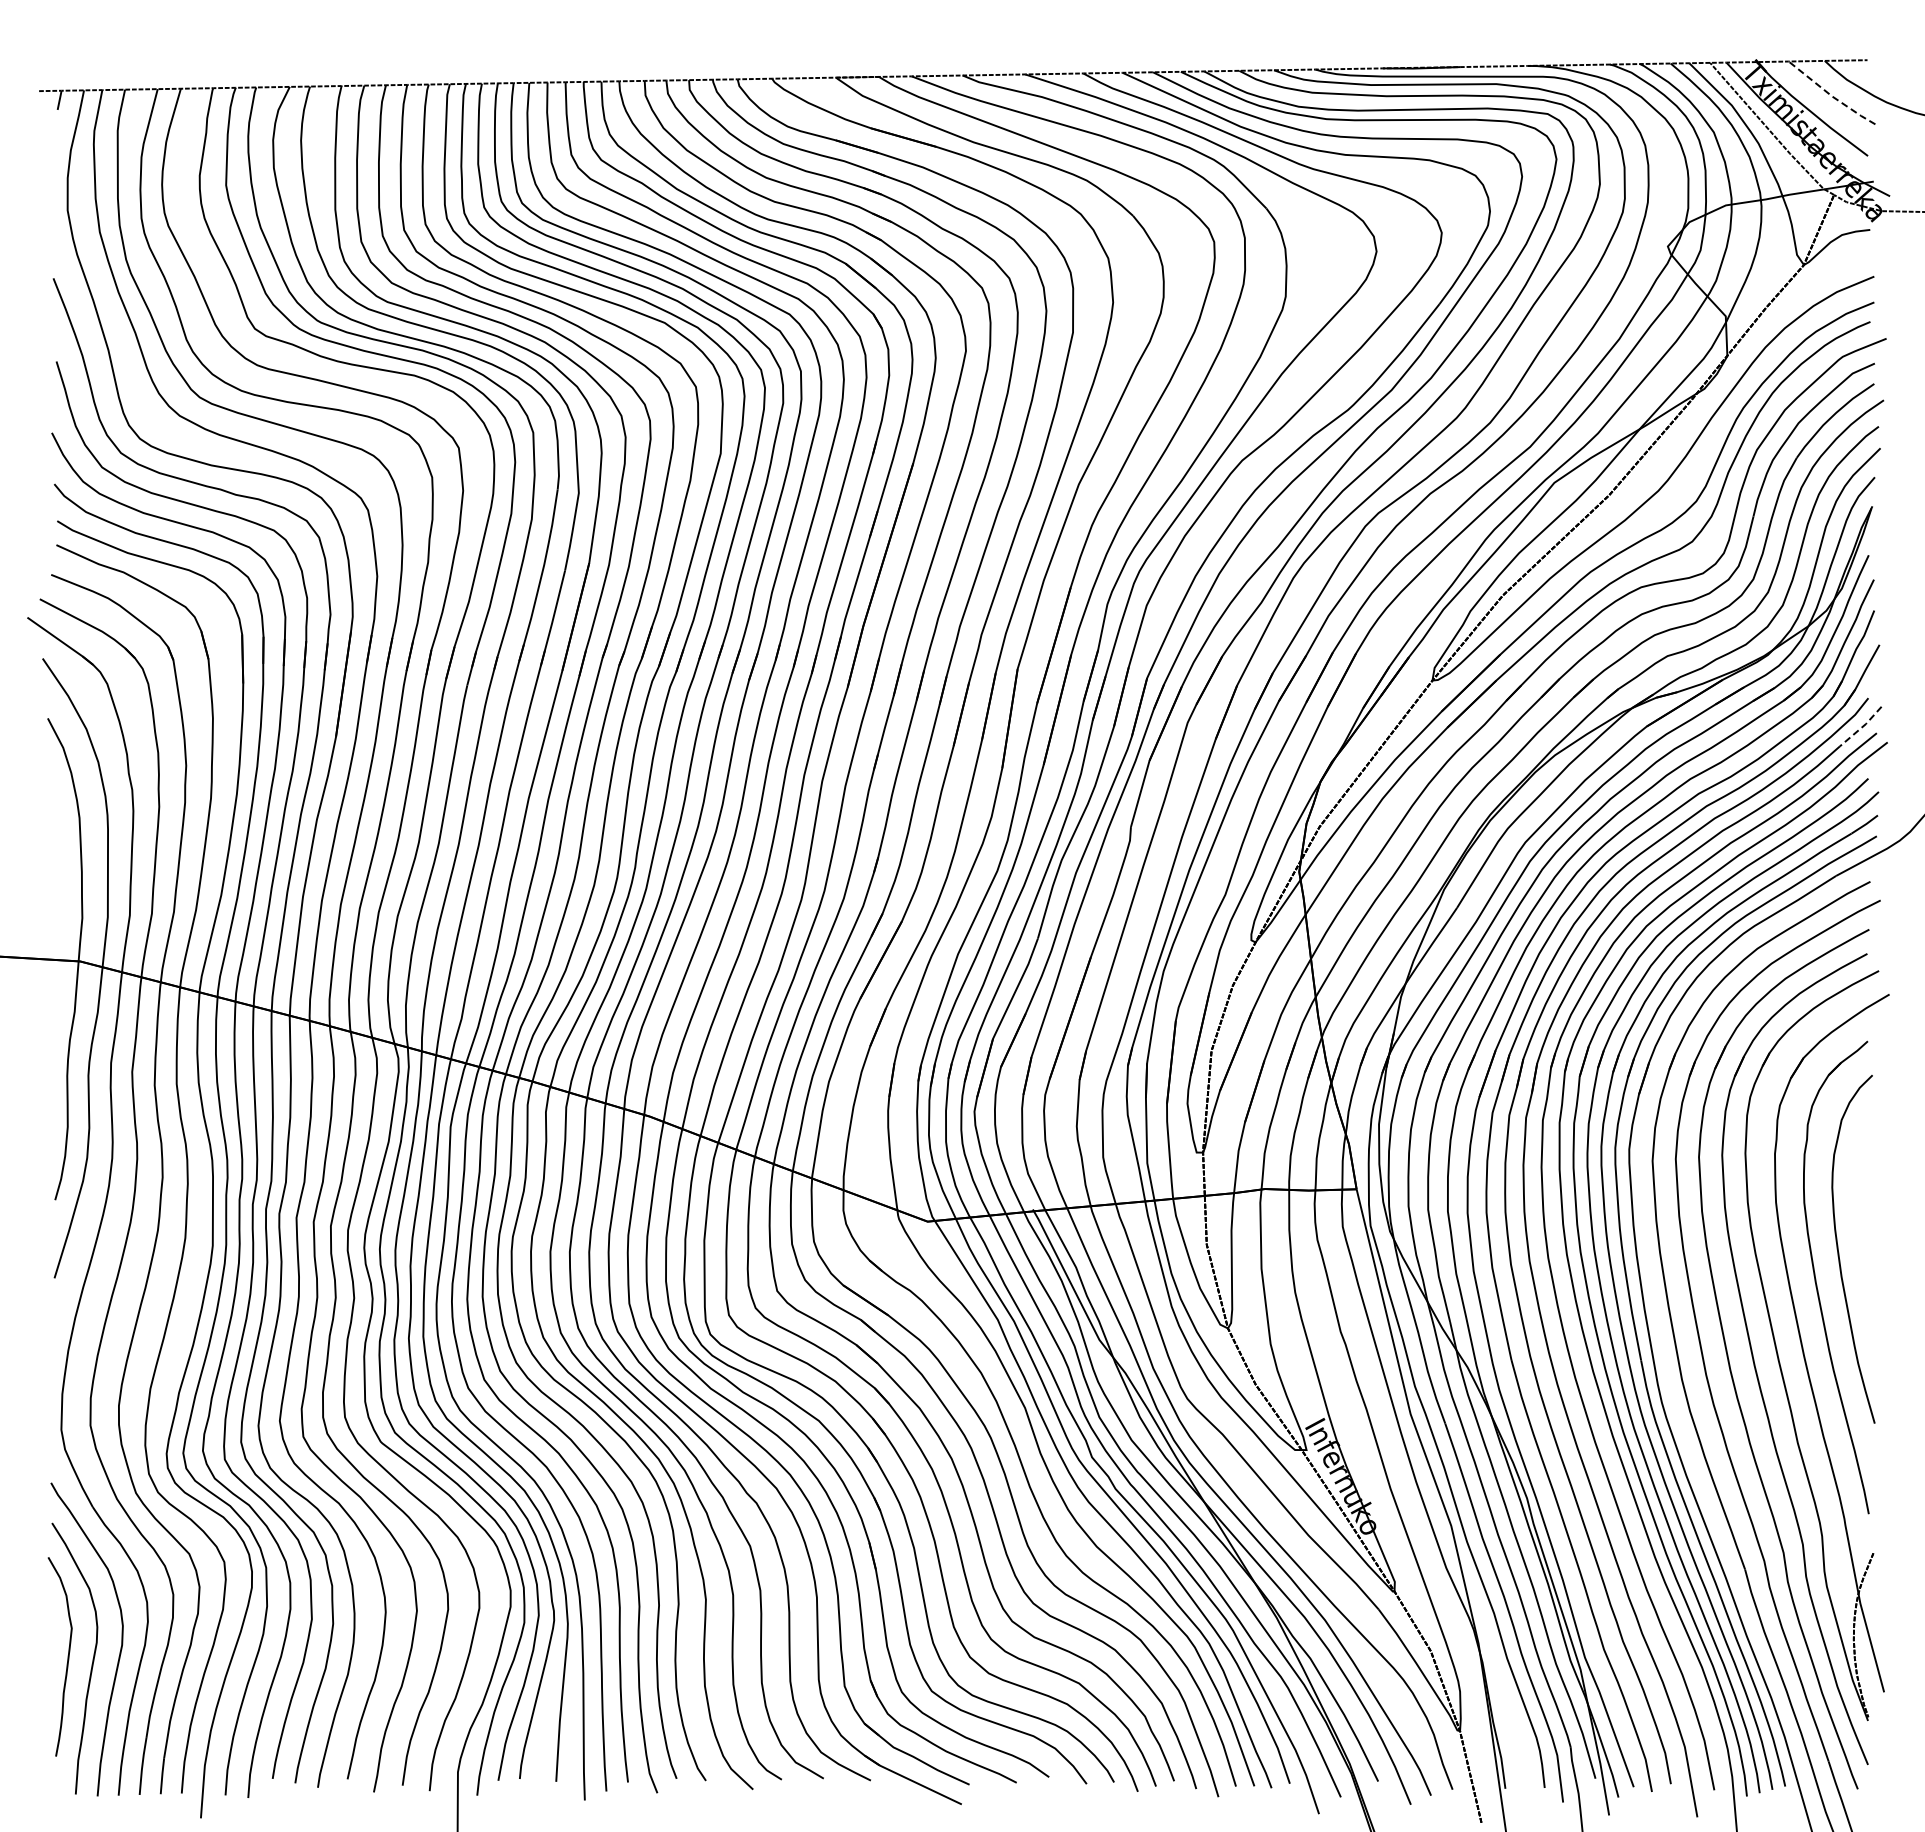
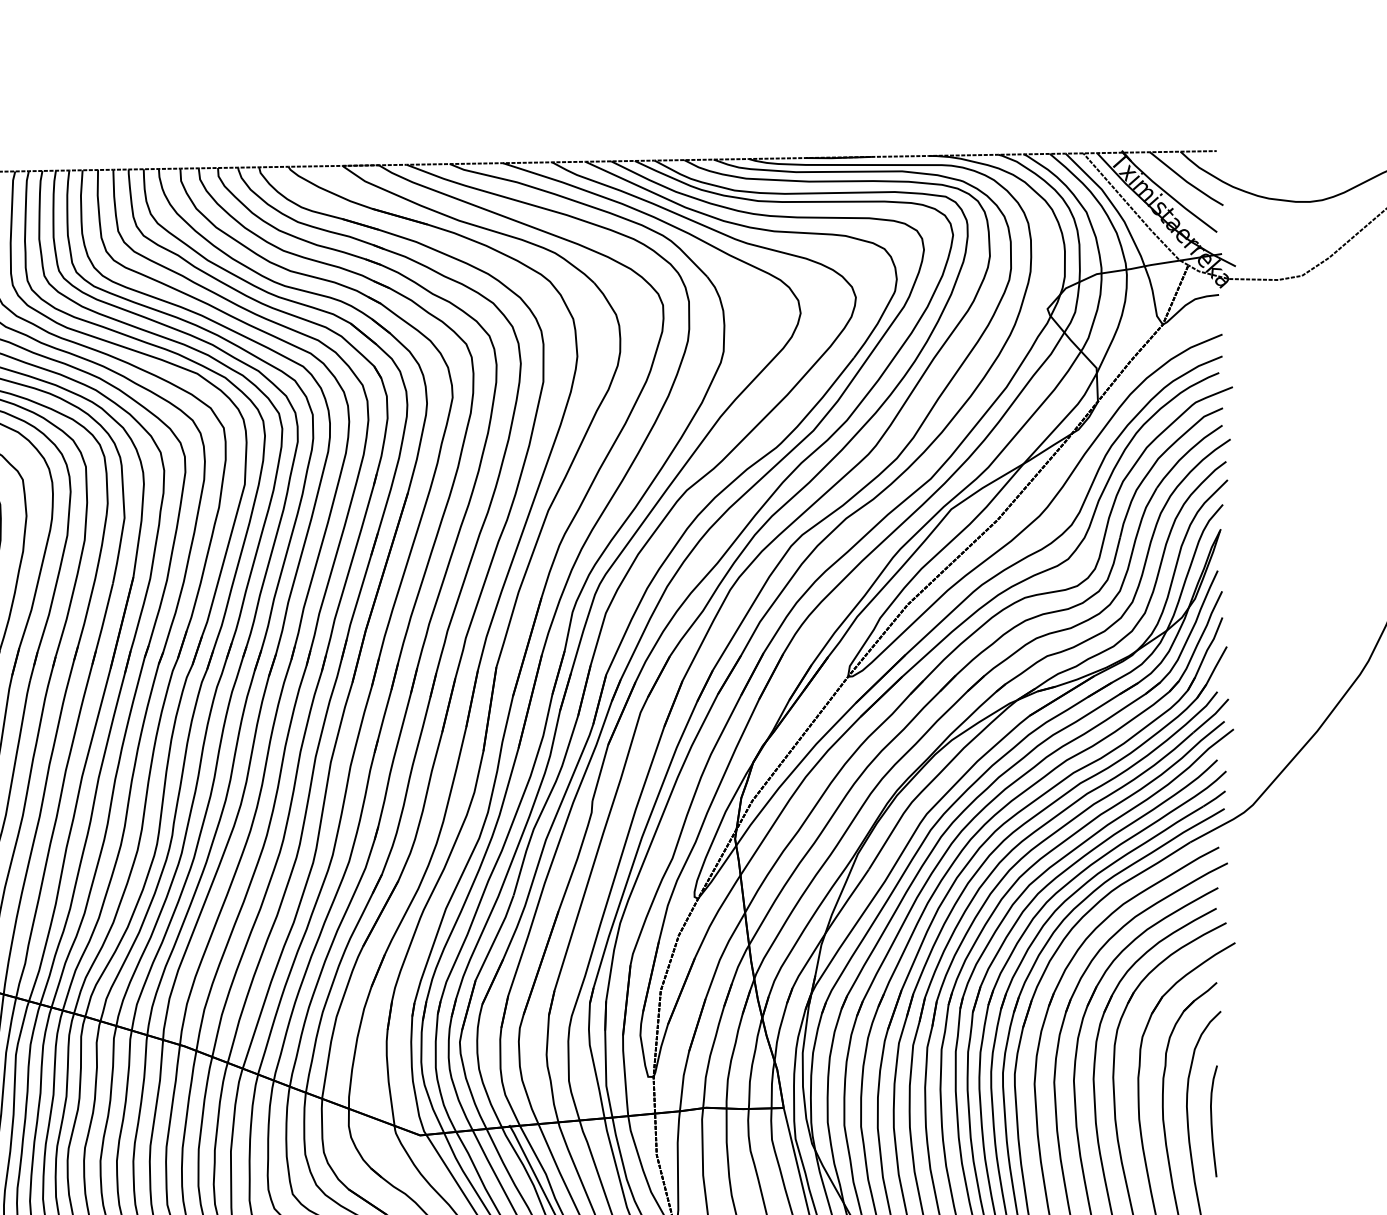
line: (1830, 95) -> (1185, 181), dashed -> solid
line: (1862, 727) -> (1212, 716), dashed -> solid
curve: (1862, 1204) -> (1212, 1120), added

